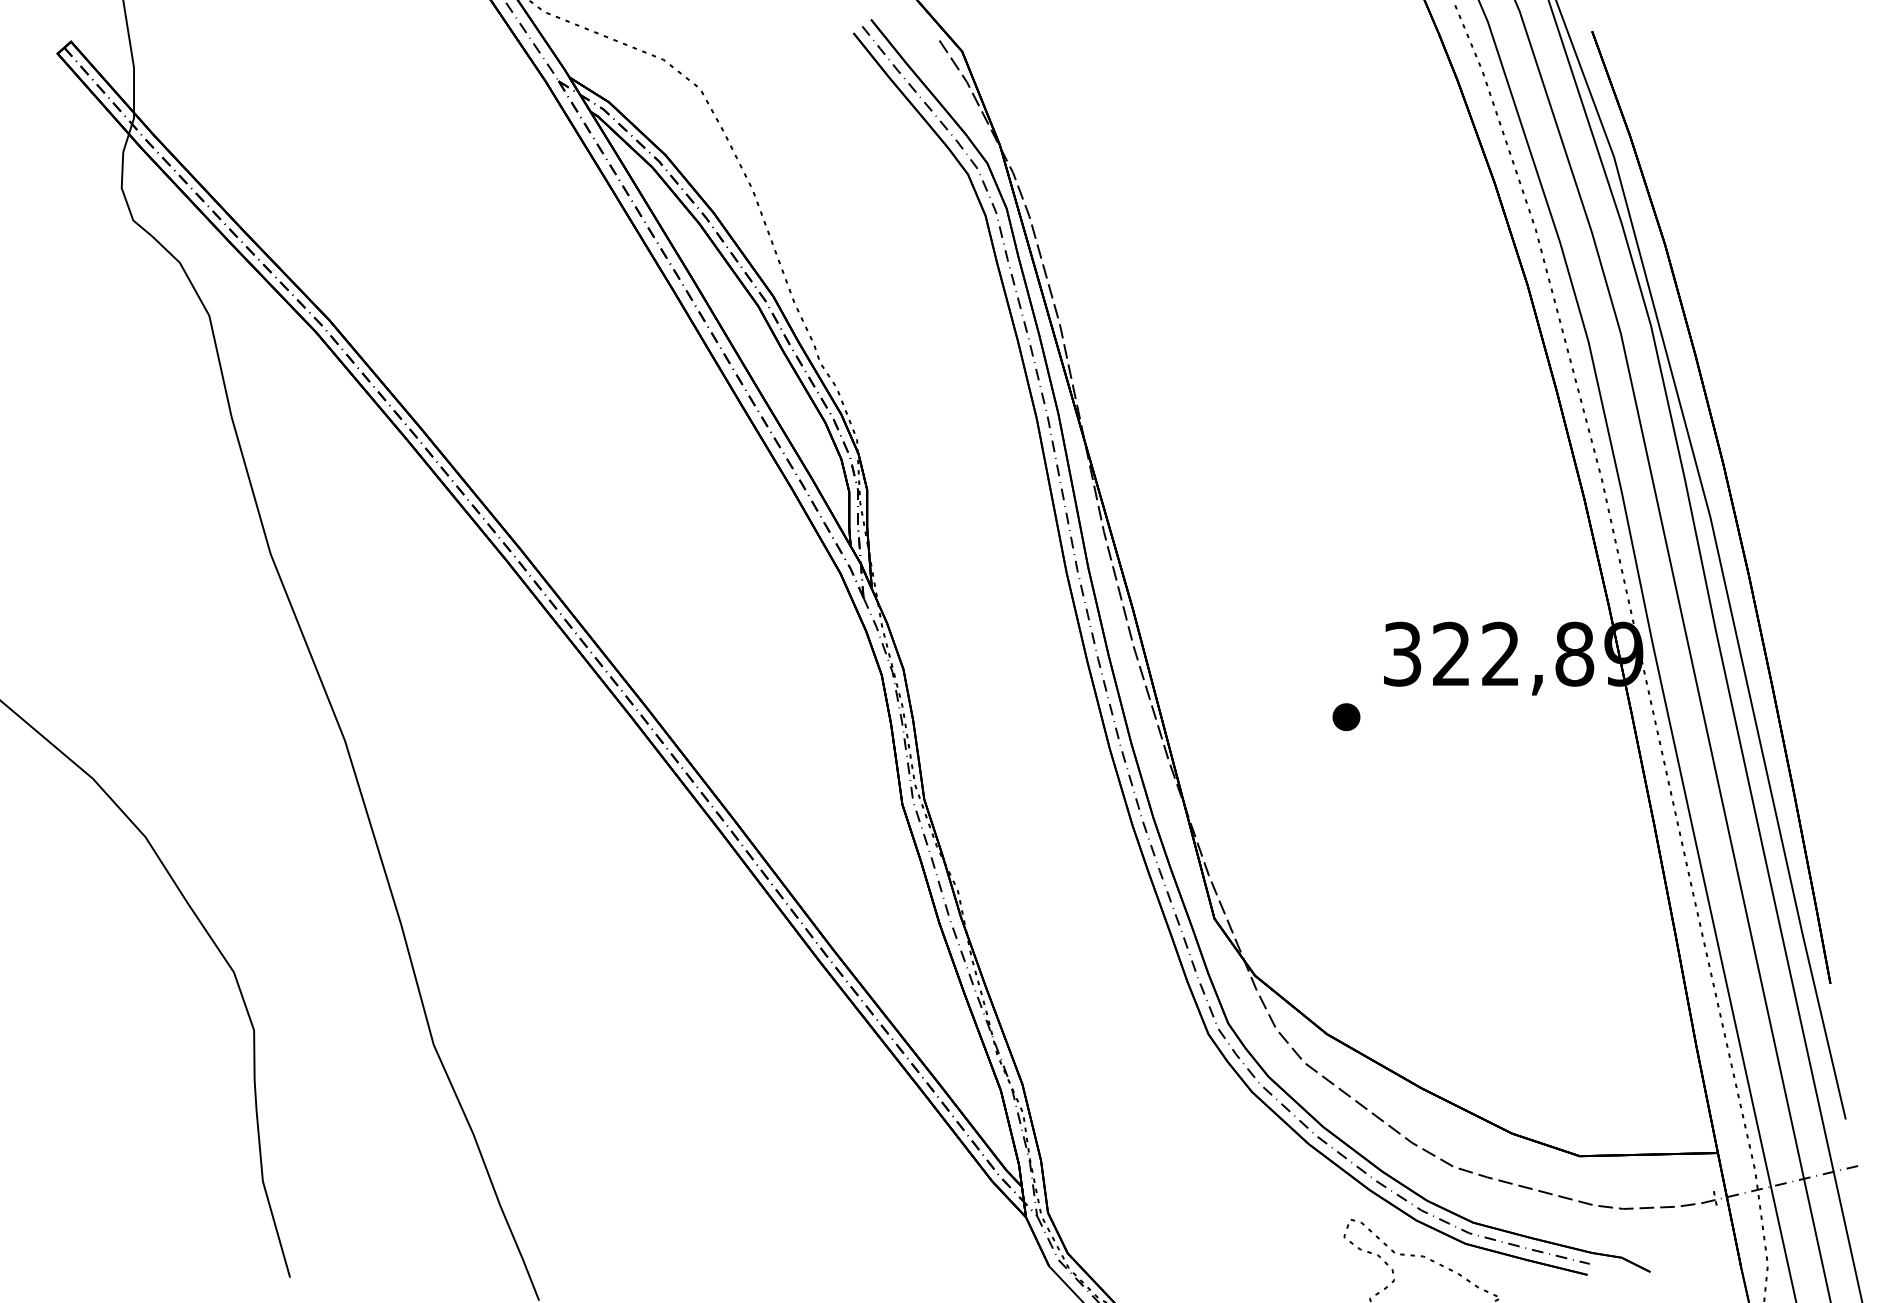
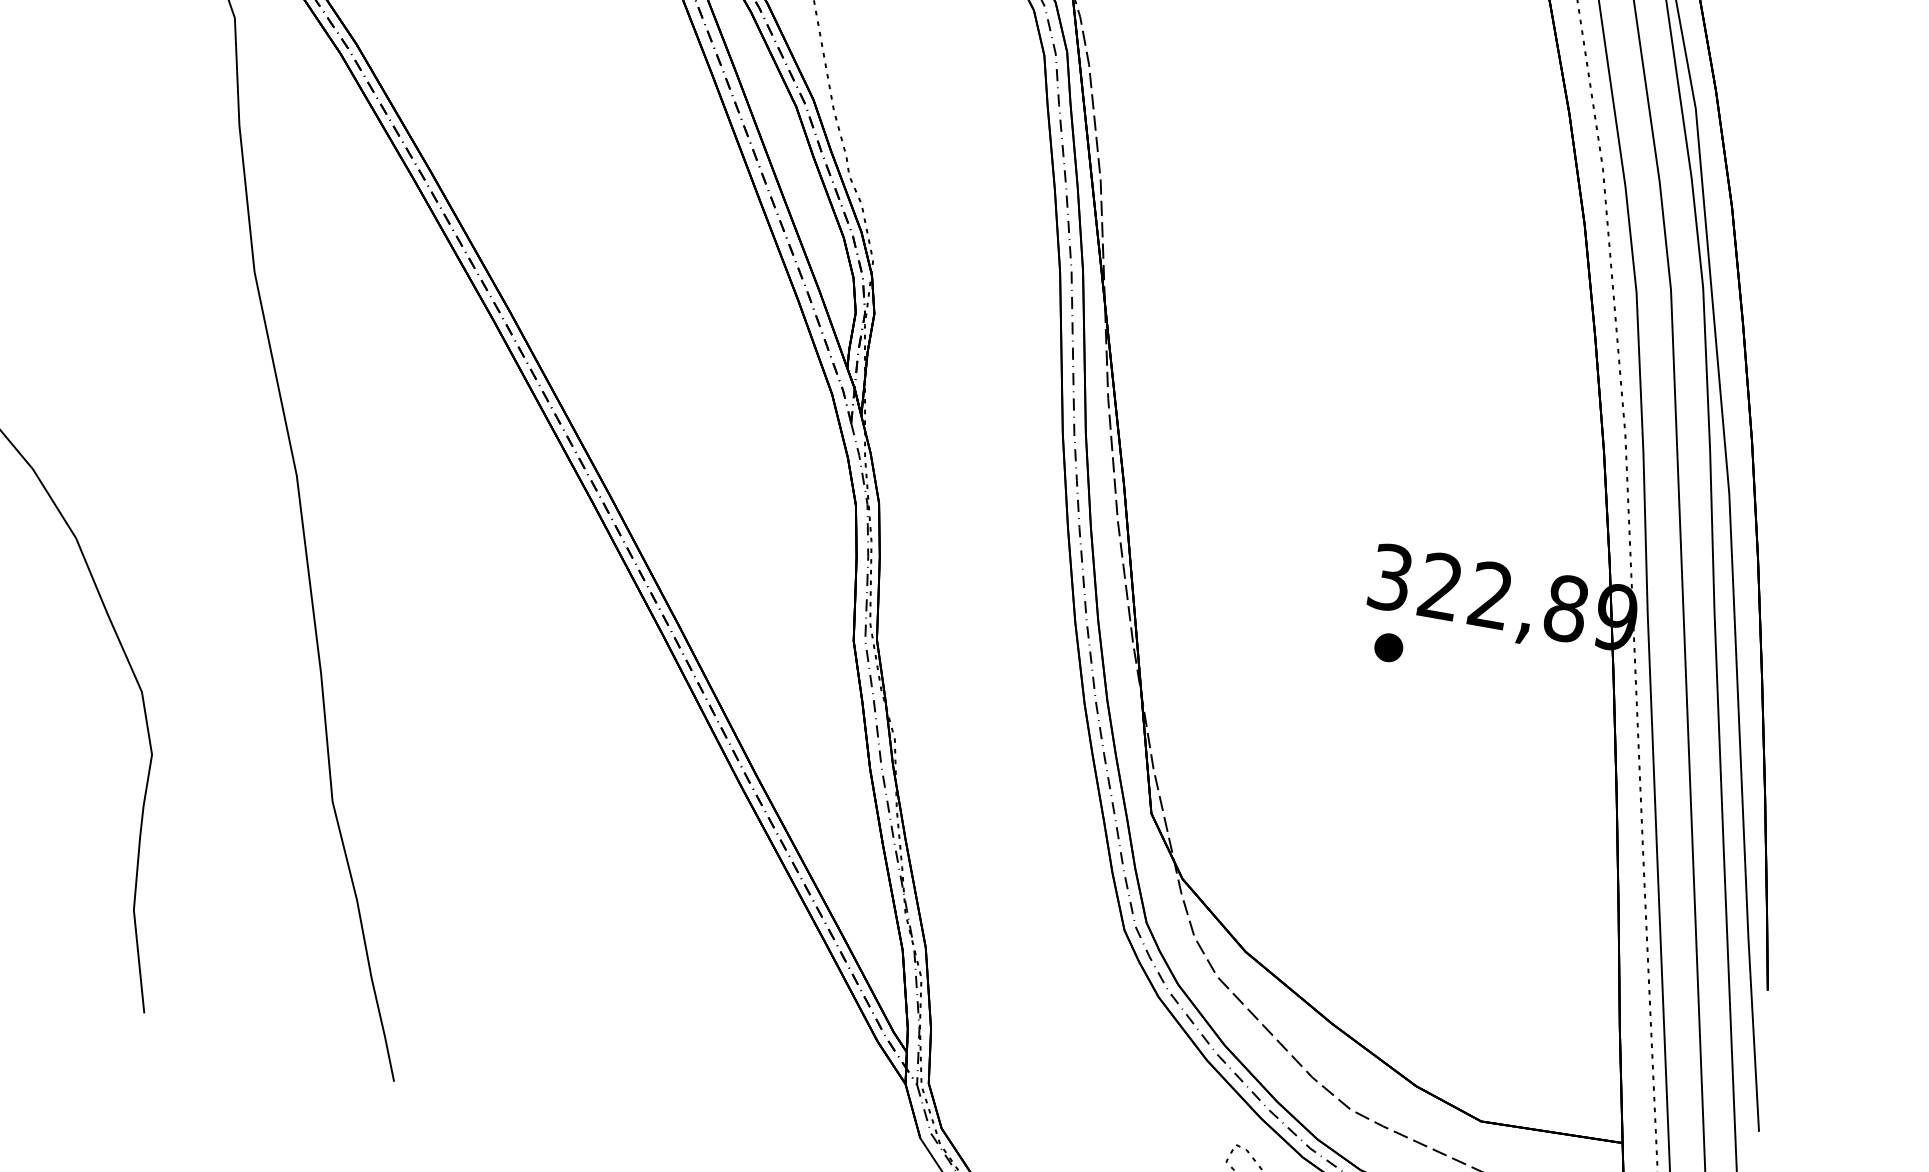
part: (1346, 716) -> (1388, 647), moved

